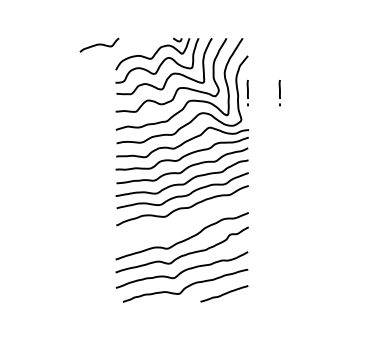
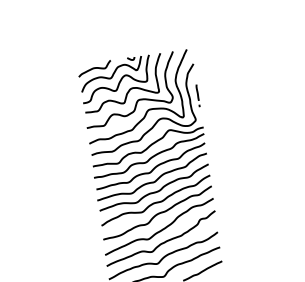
curve: (99, 44) -> (94, 68), moved
line: (279, 93) -> (225, 92), removed
curve: (182, 220) -> (157, 213), added

